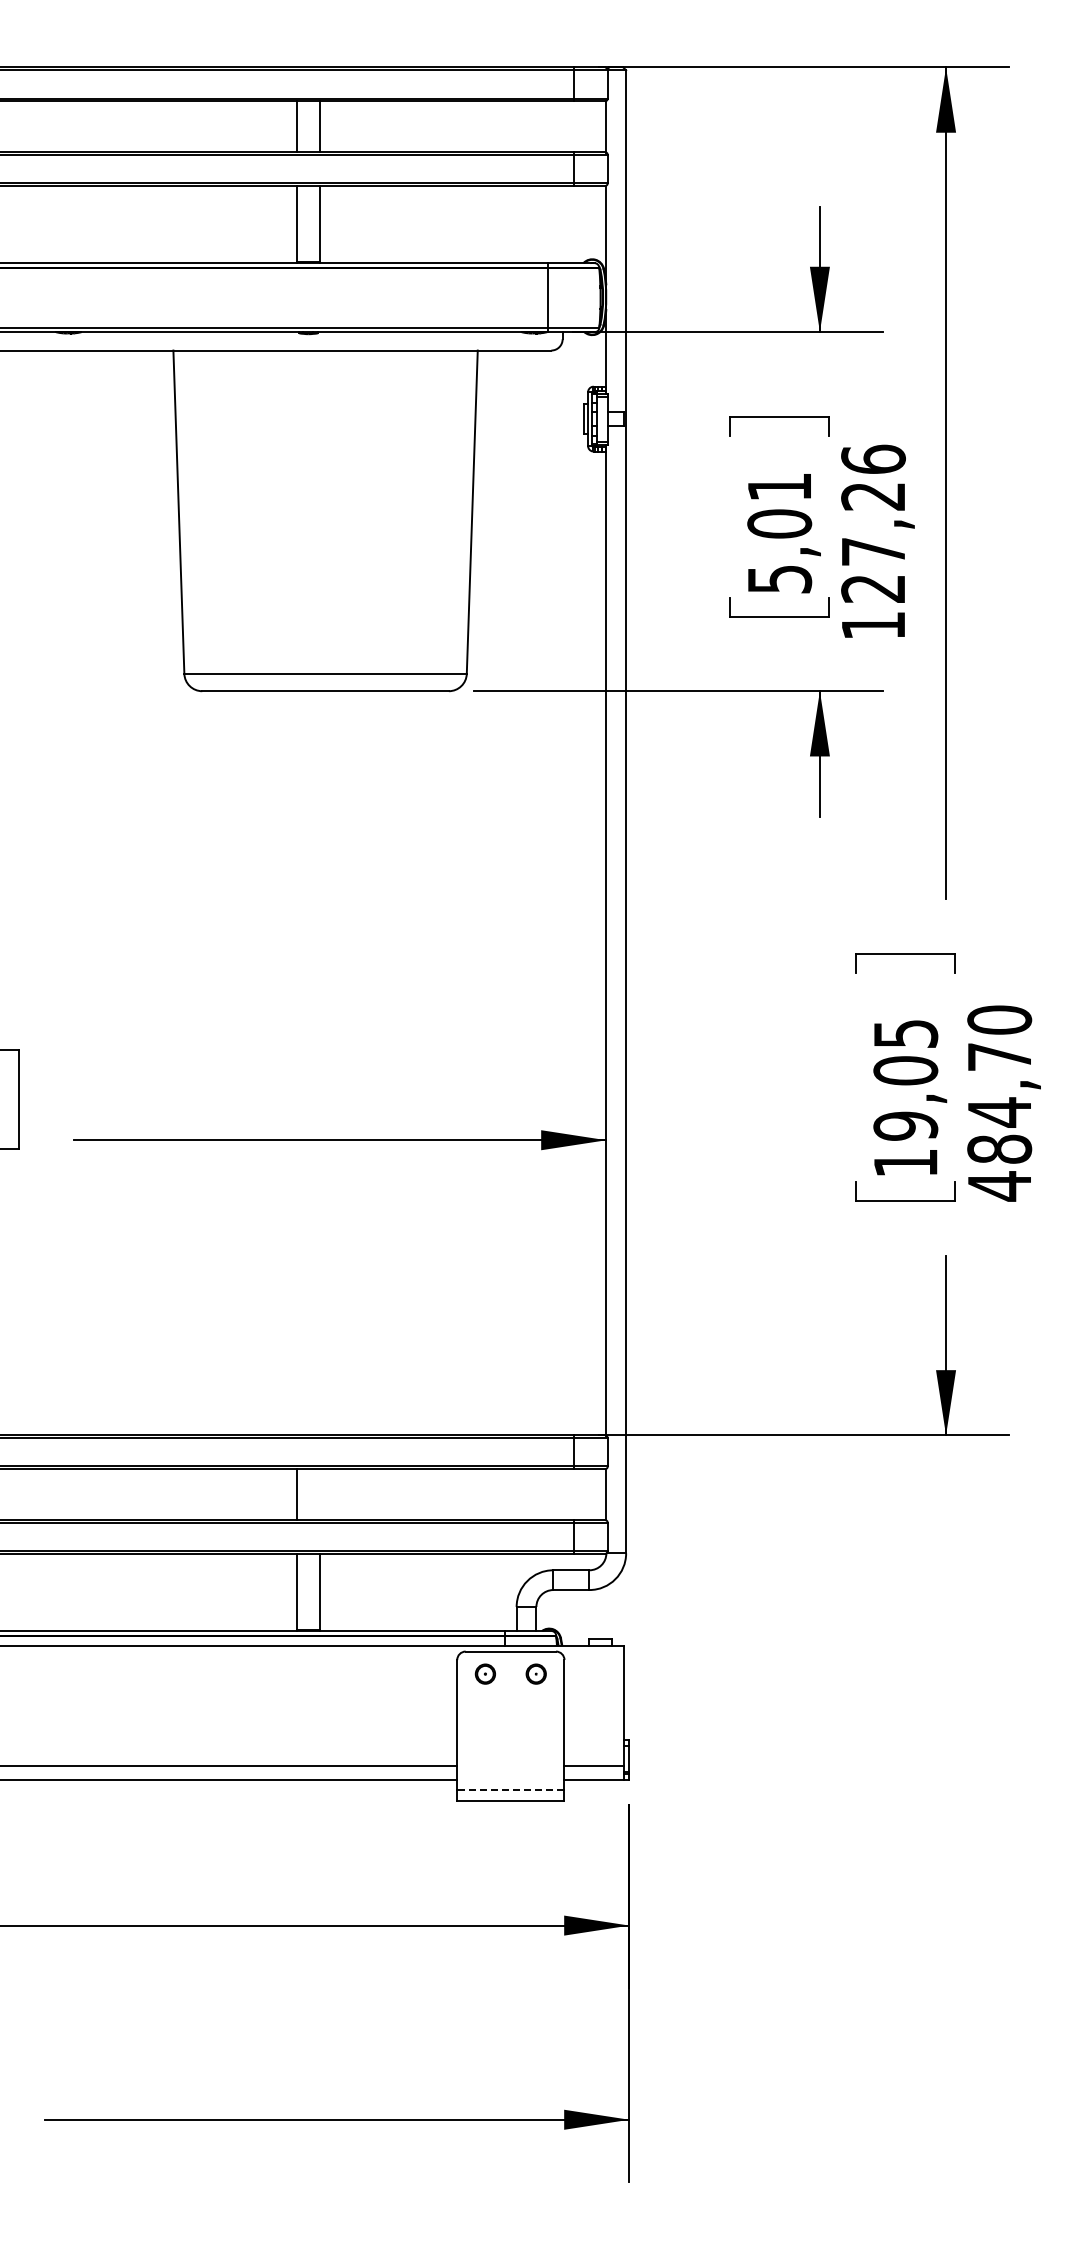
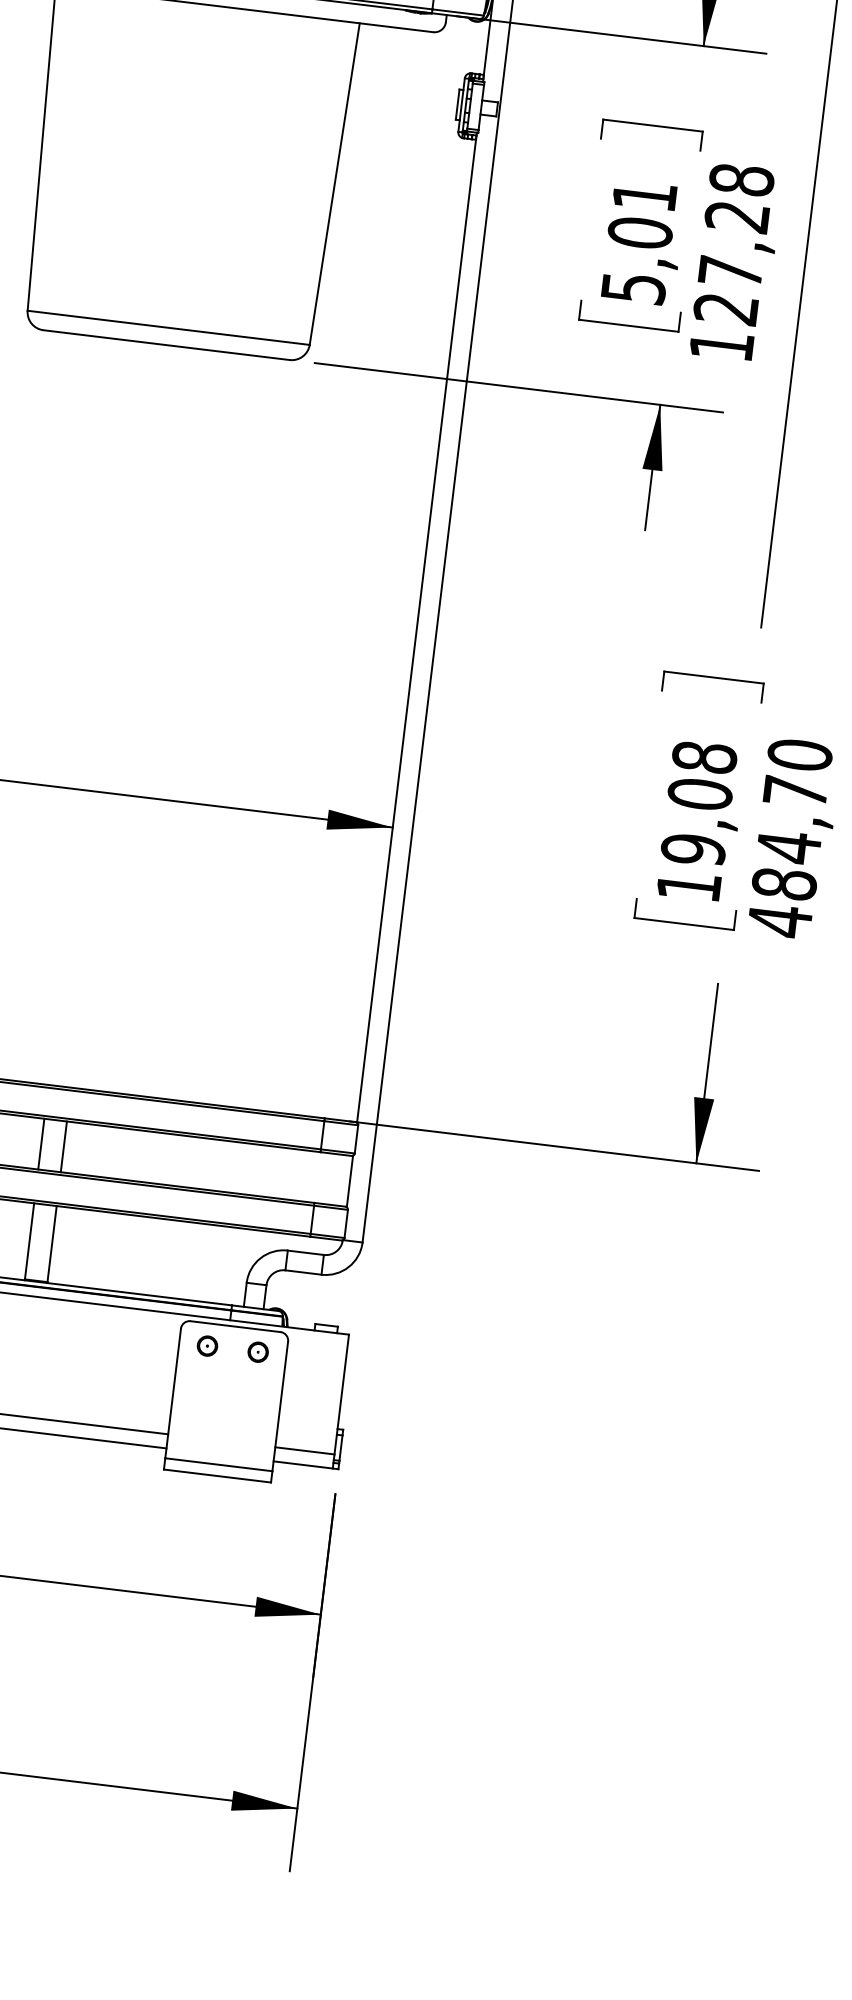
text: (873, 458) -> (741, 178), 127,26 -> 127,28
text: (905, 1033) -> (704, 757), 19,05 -> 19,08
line: (319, 1494) -> (63, 1146), added
line: (510, 1789) -> (218, 1464), dashed -> solid

